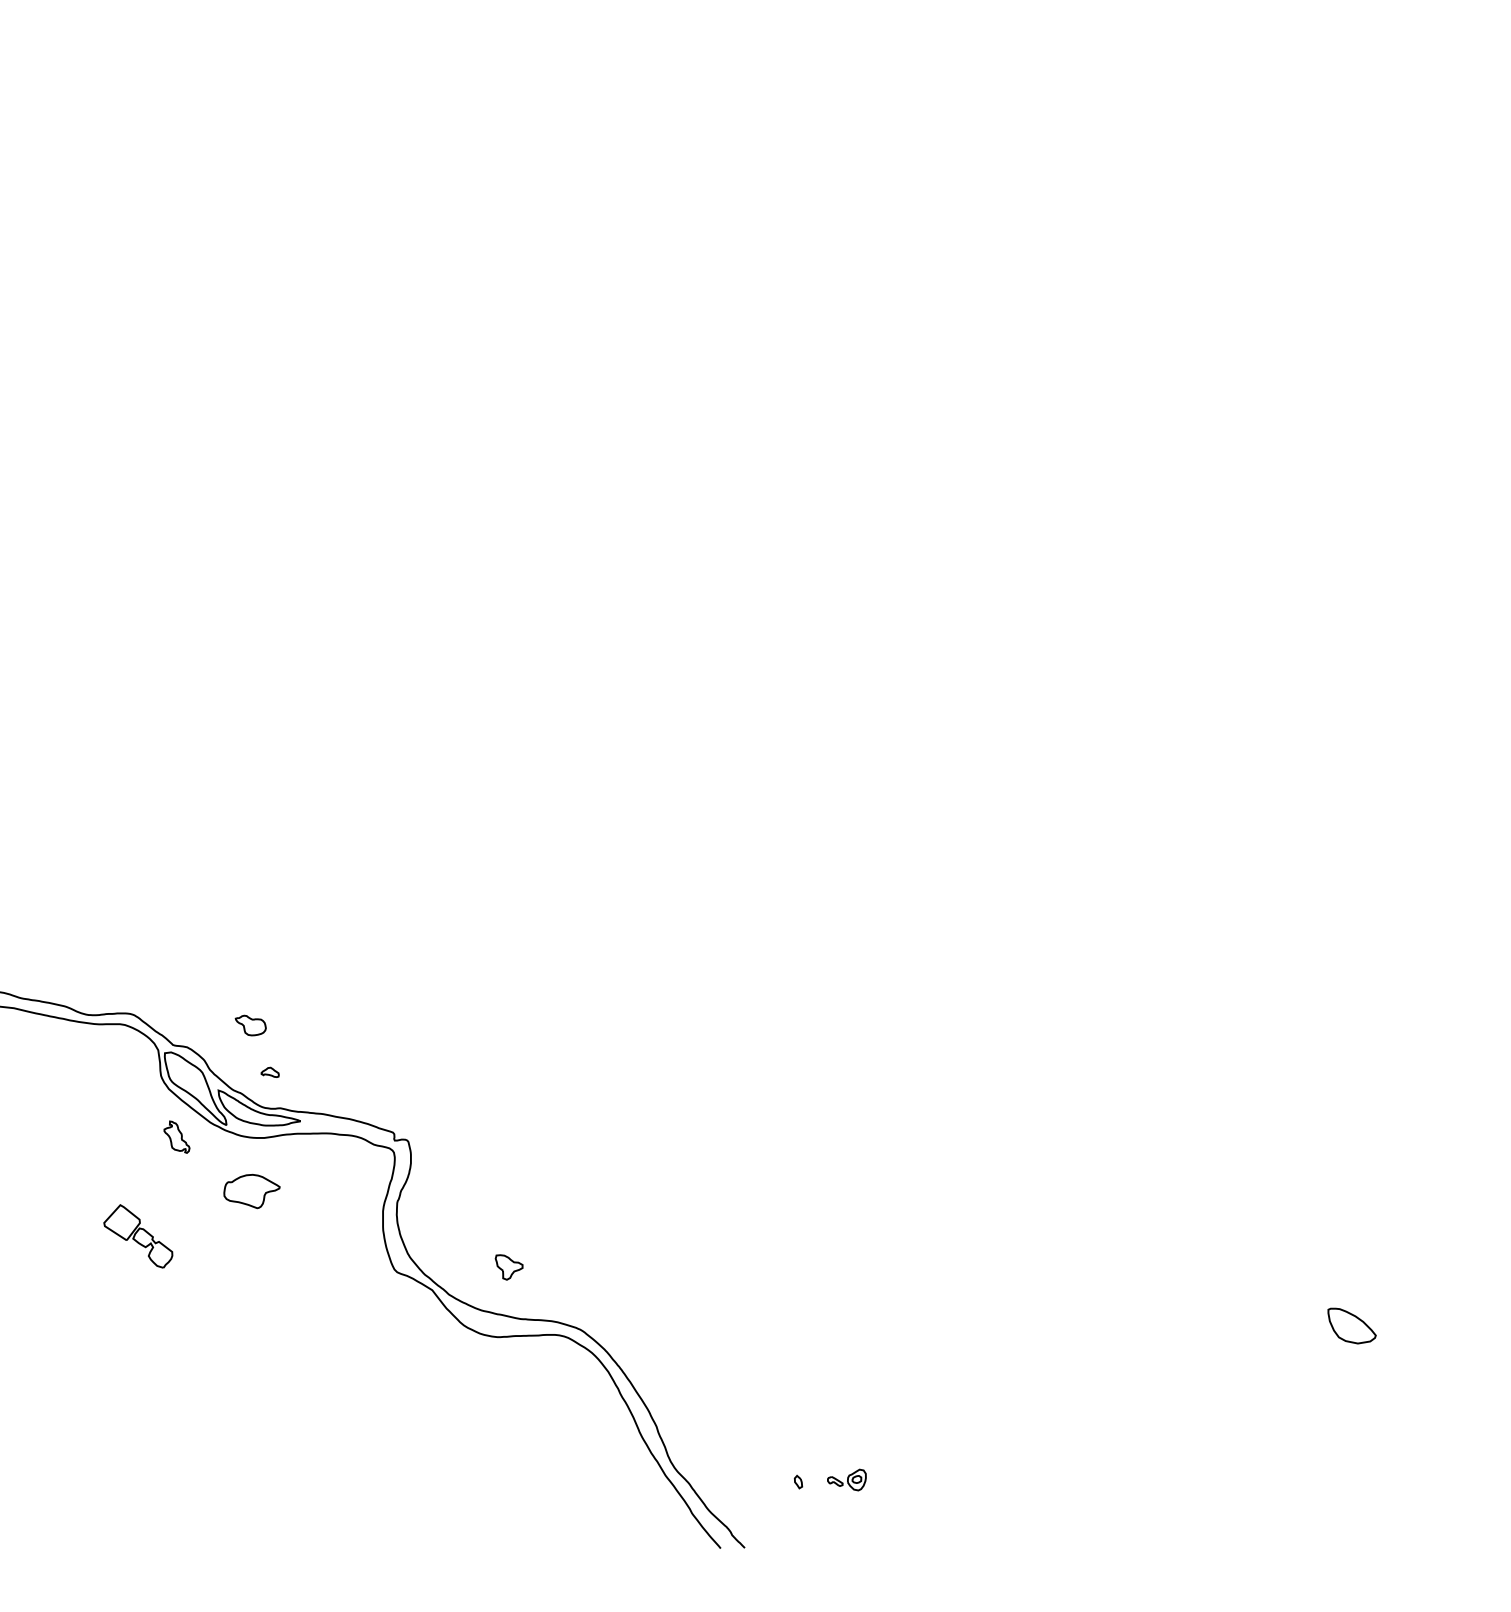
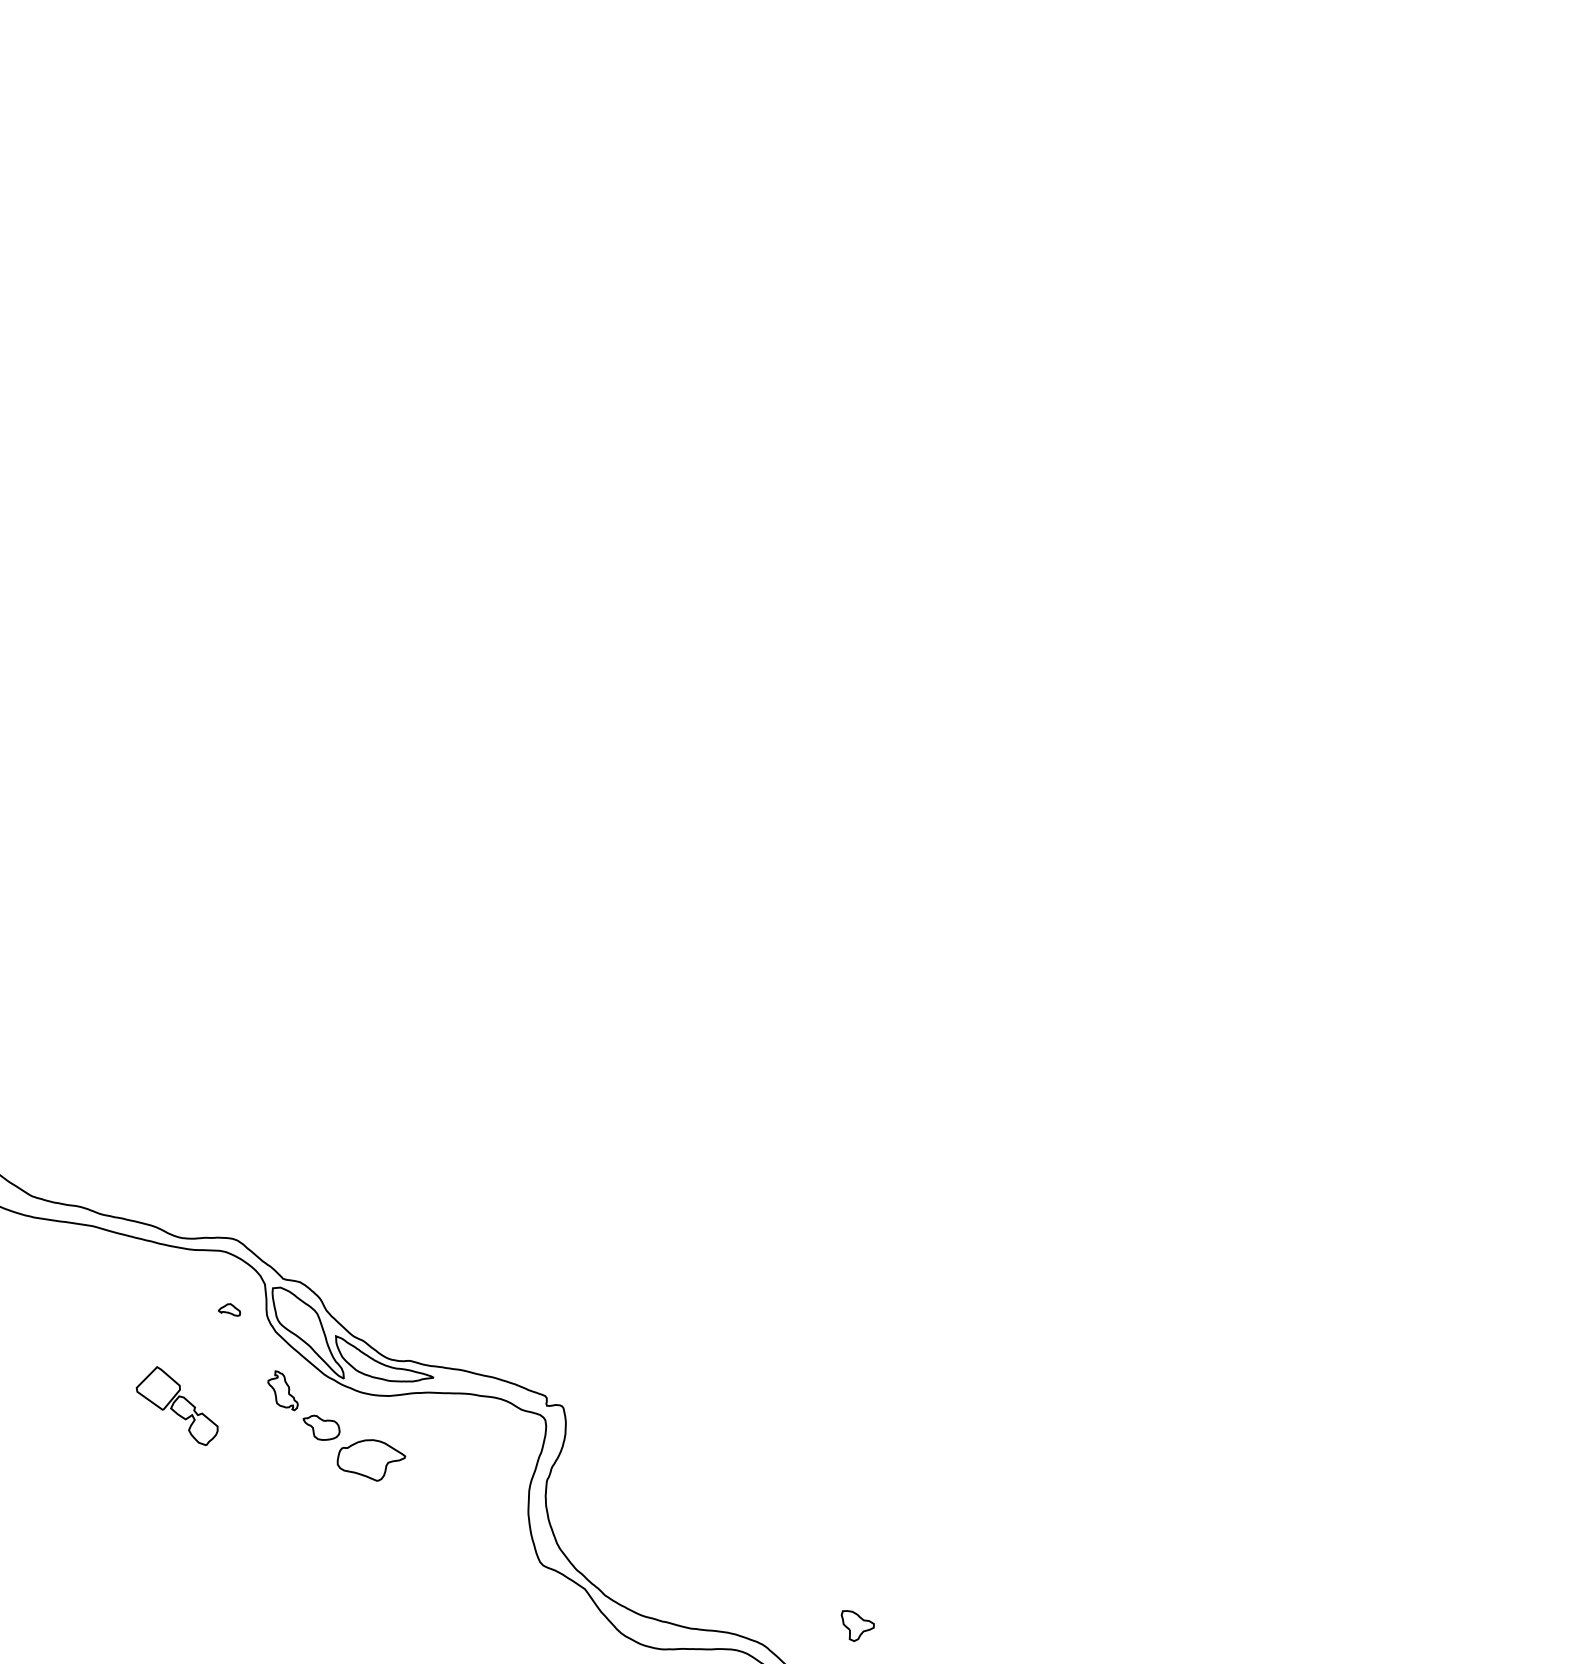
part: (250, 1025) -> (321, 1427), moved
part: (269, 1071) -> (228, 1308), moved
part: (138, 1236) -> (177, 1406), moved
part: (508, 1267) -> (856, 1626), moved

